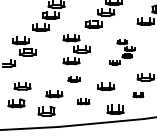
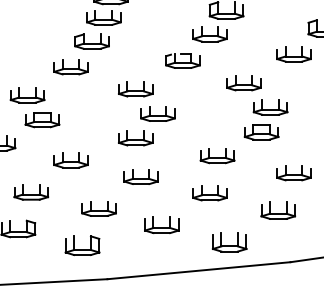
part: (122, 52) -> (244, 120), size x1.67
part: (40, 71) -> (69, 160), added
part: (73, 79) -> (139, 177), size x1.43
part: (138, 94) -> (278, 209), size x1.67
part: (83, 101) -> (161, 224), size x1.43

